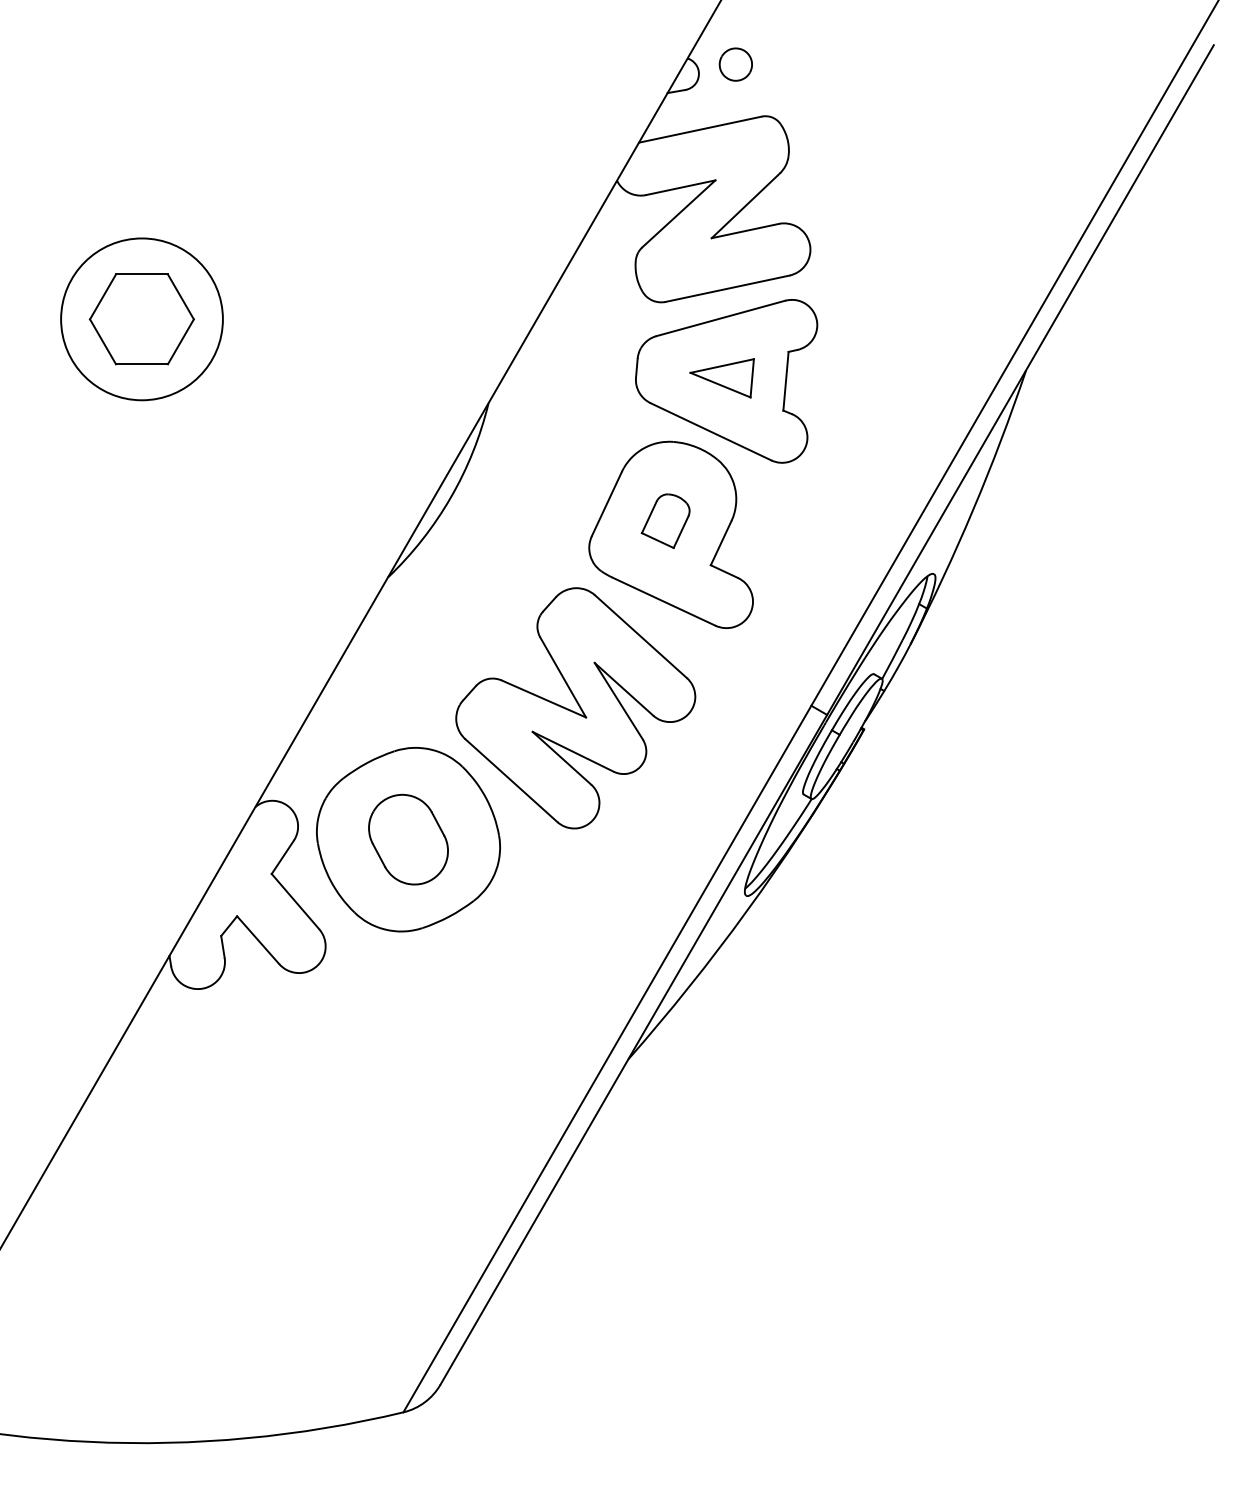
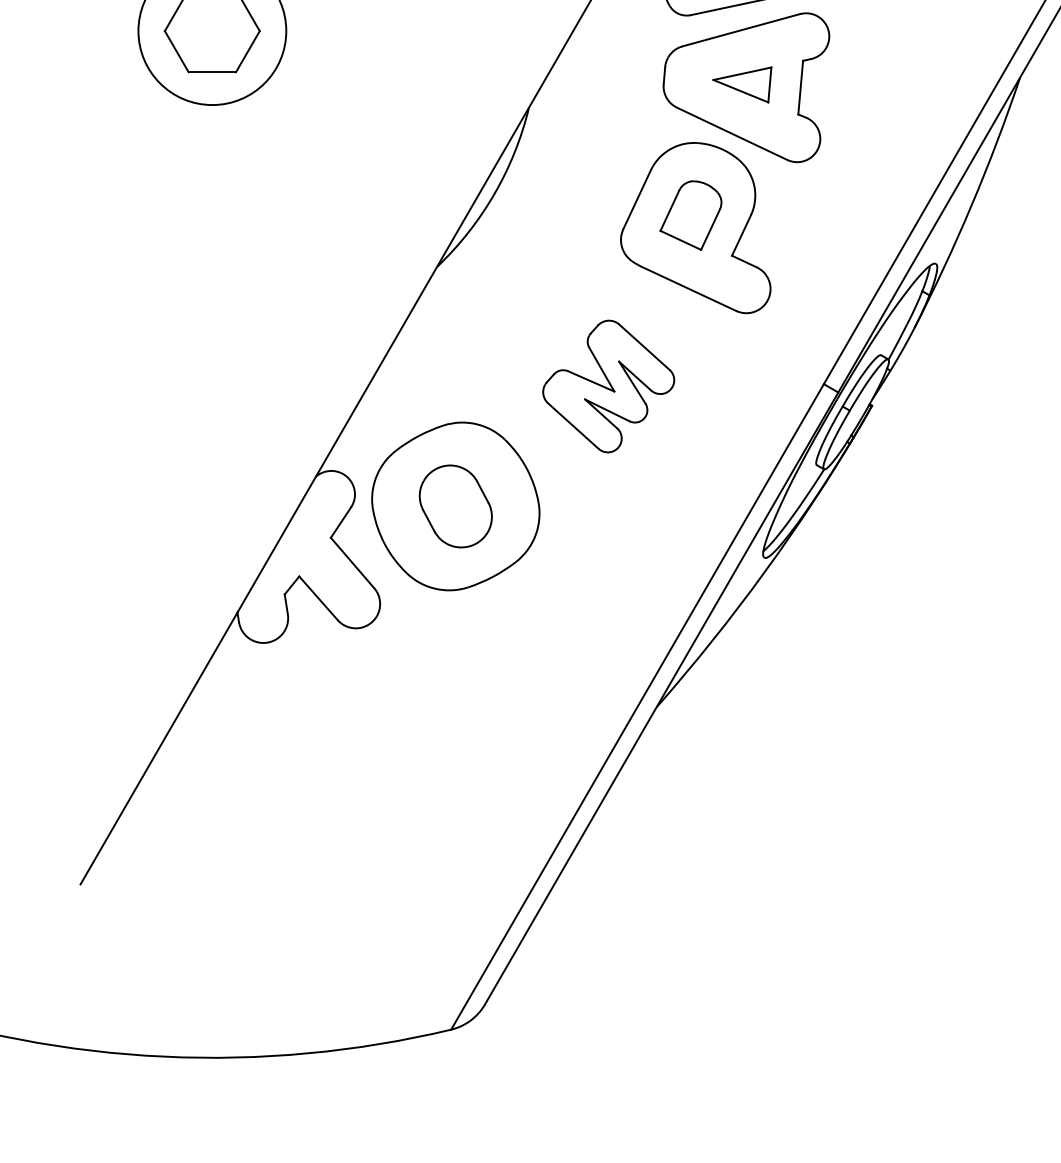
part: (665, 520) -> (690, 214), size x1.4
part: (575, 708) -> (608, 386), size x0.6

